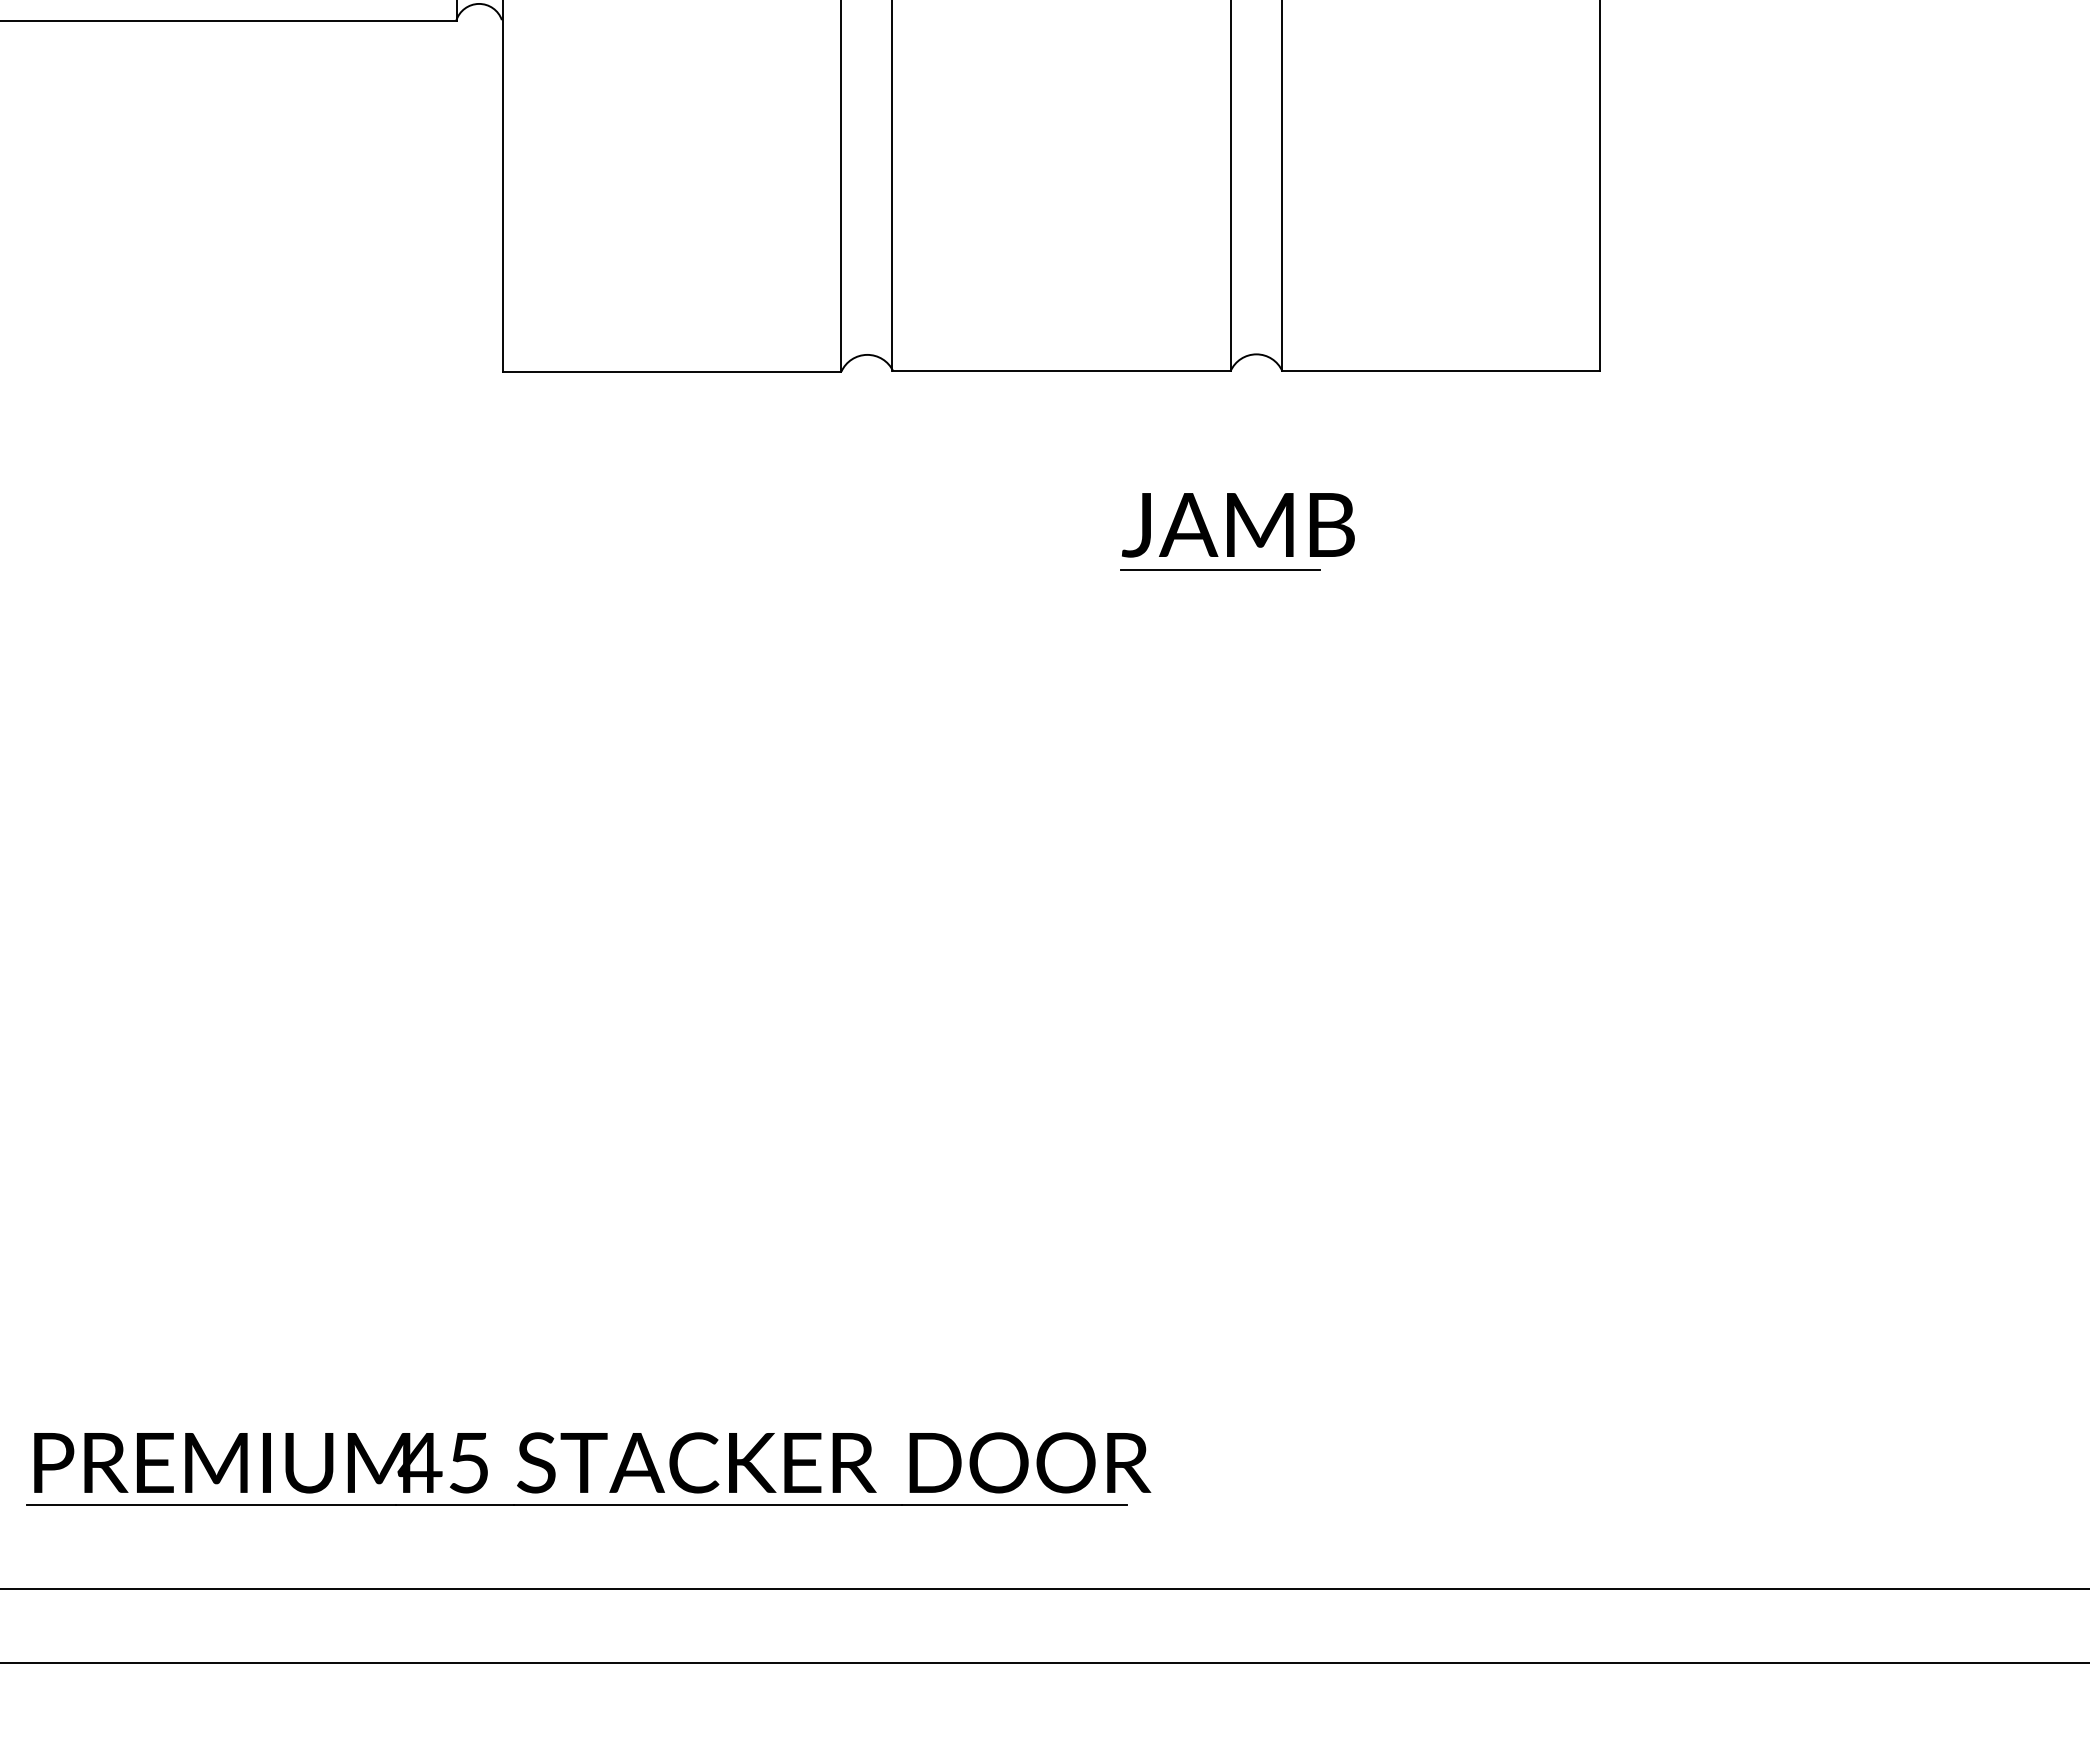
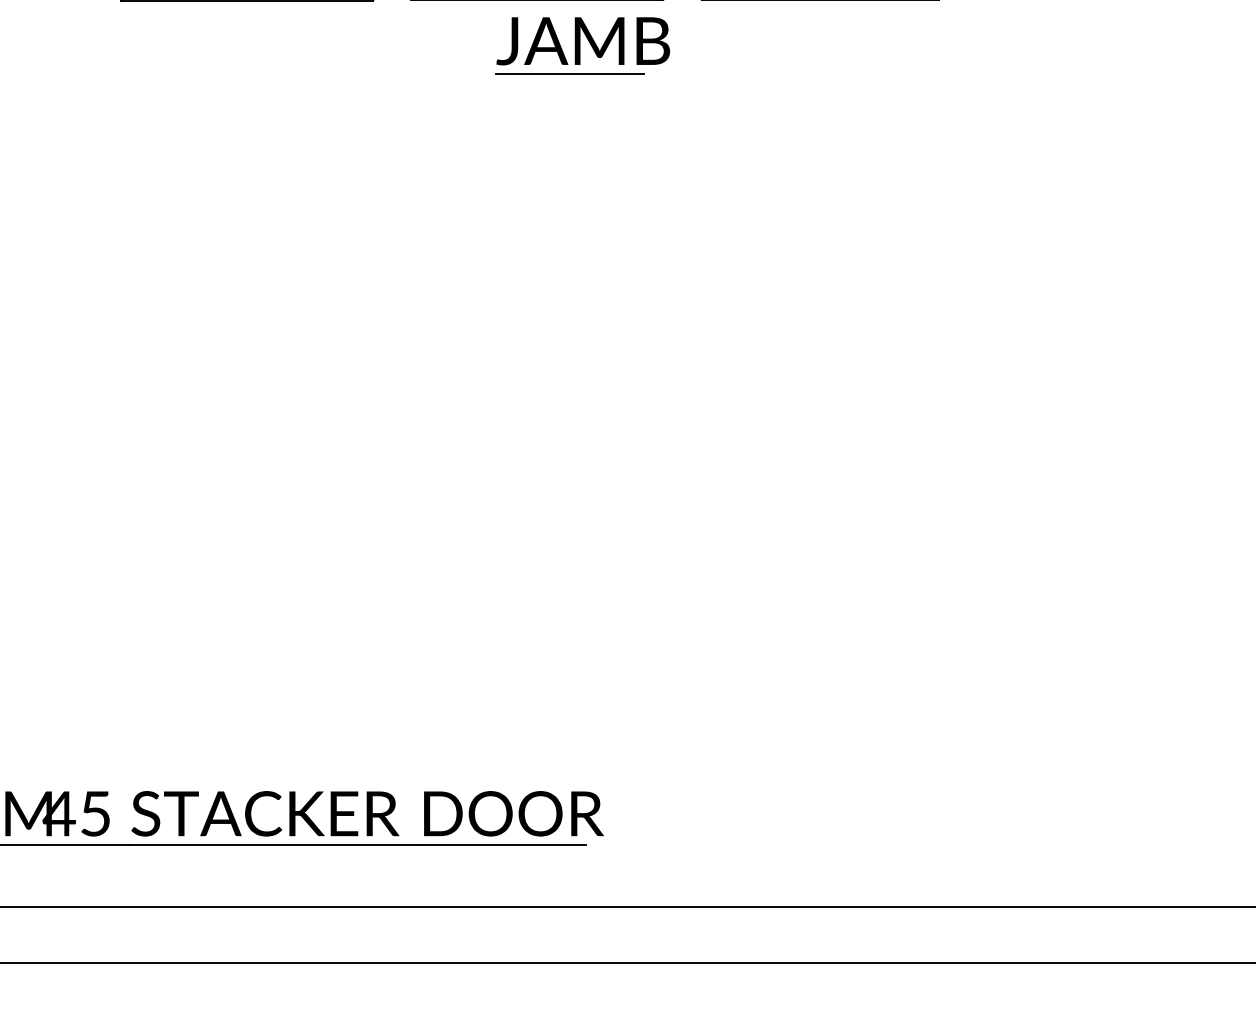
part: (1237, 531) -> (582, 45), moved

